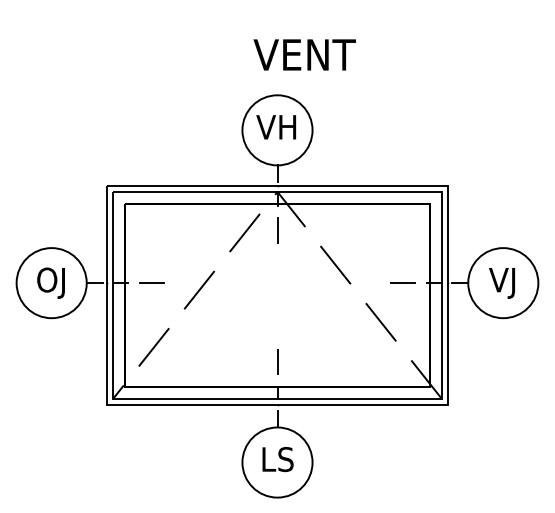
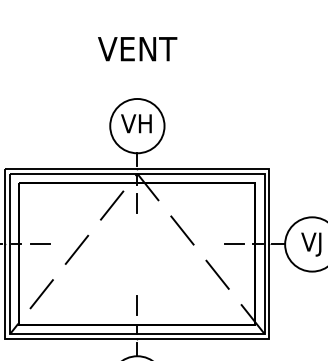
text: (304, 54) -> (137, 48), moved

